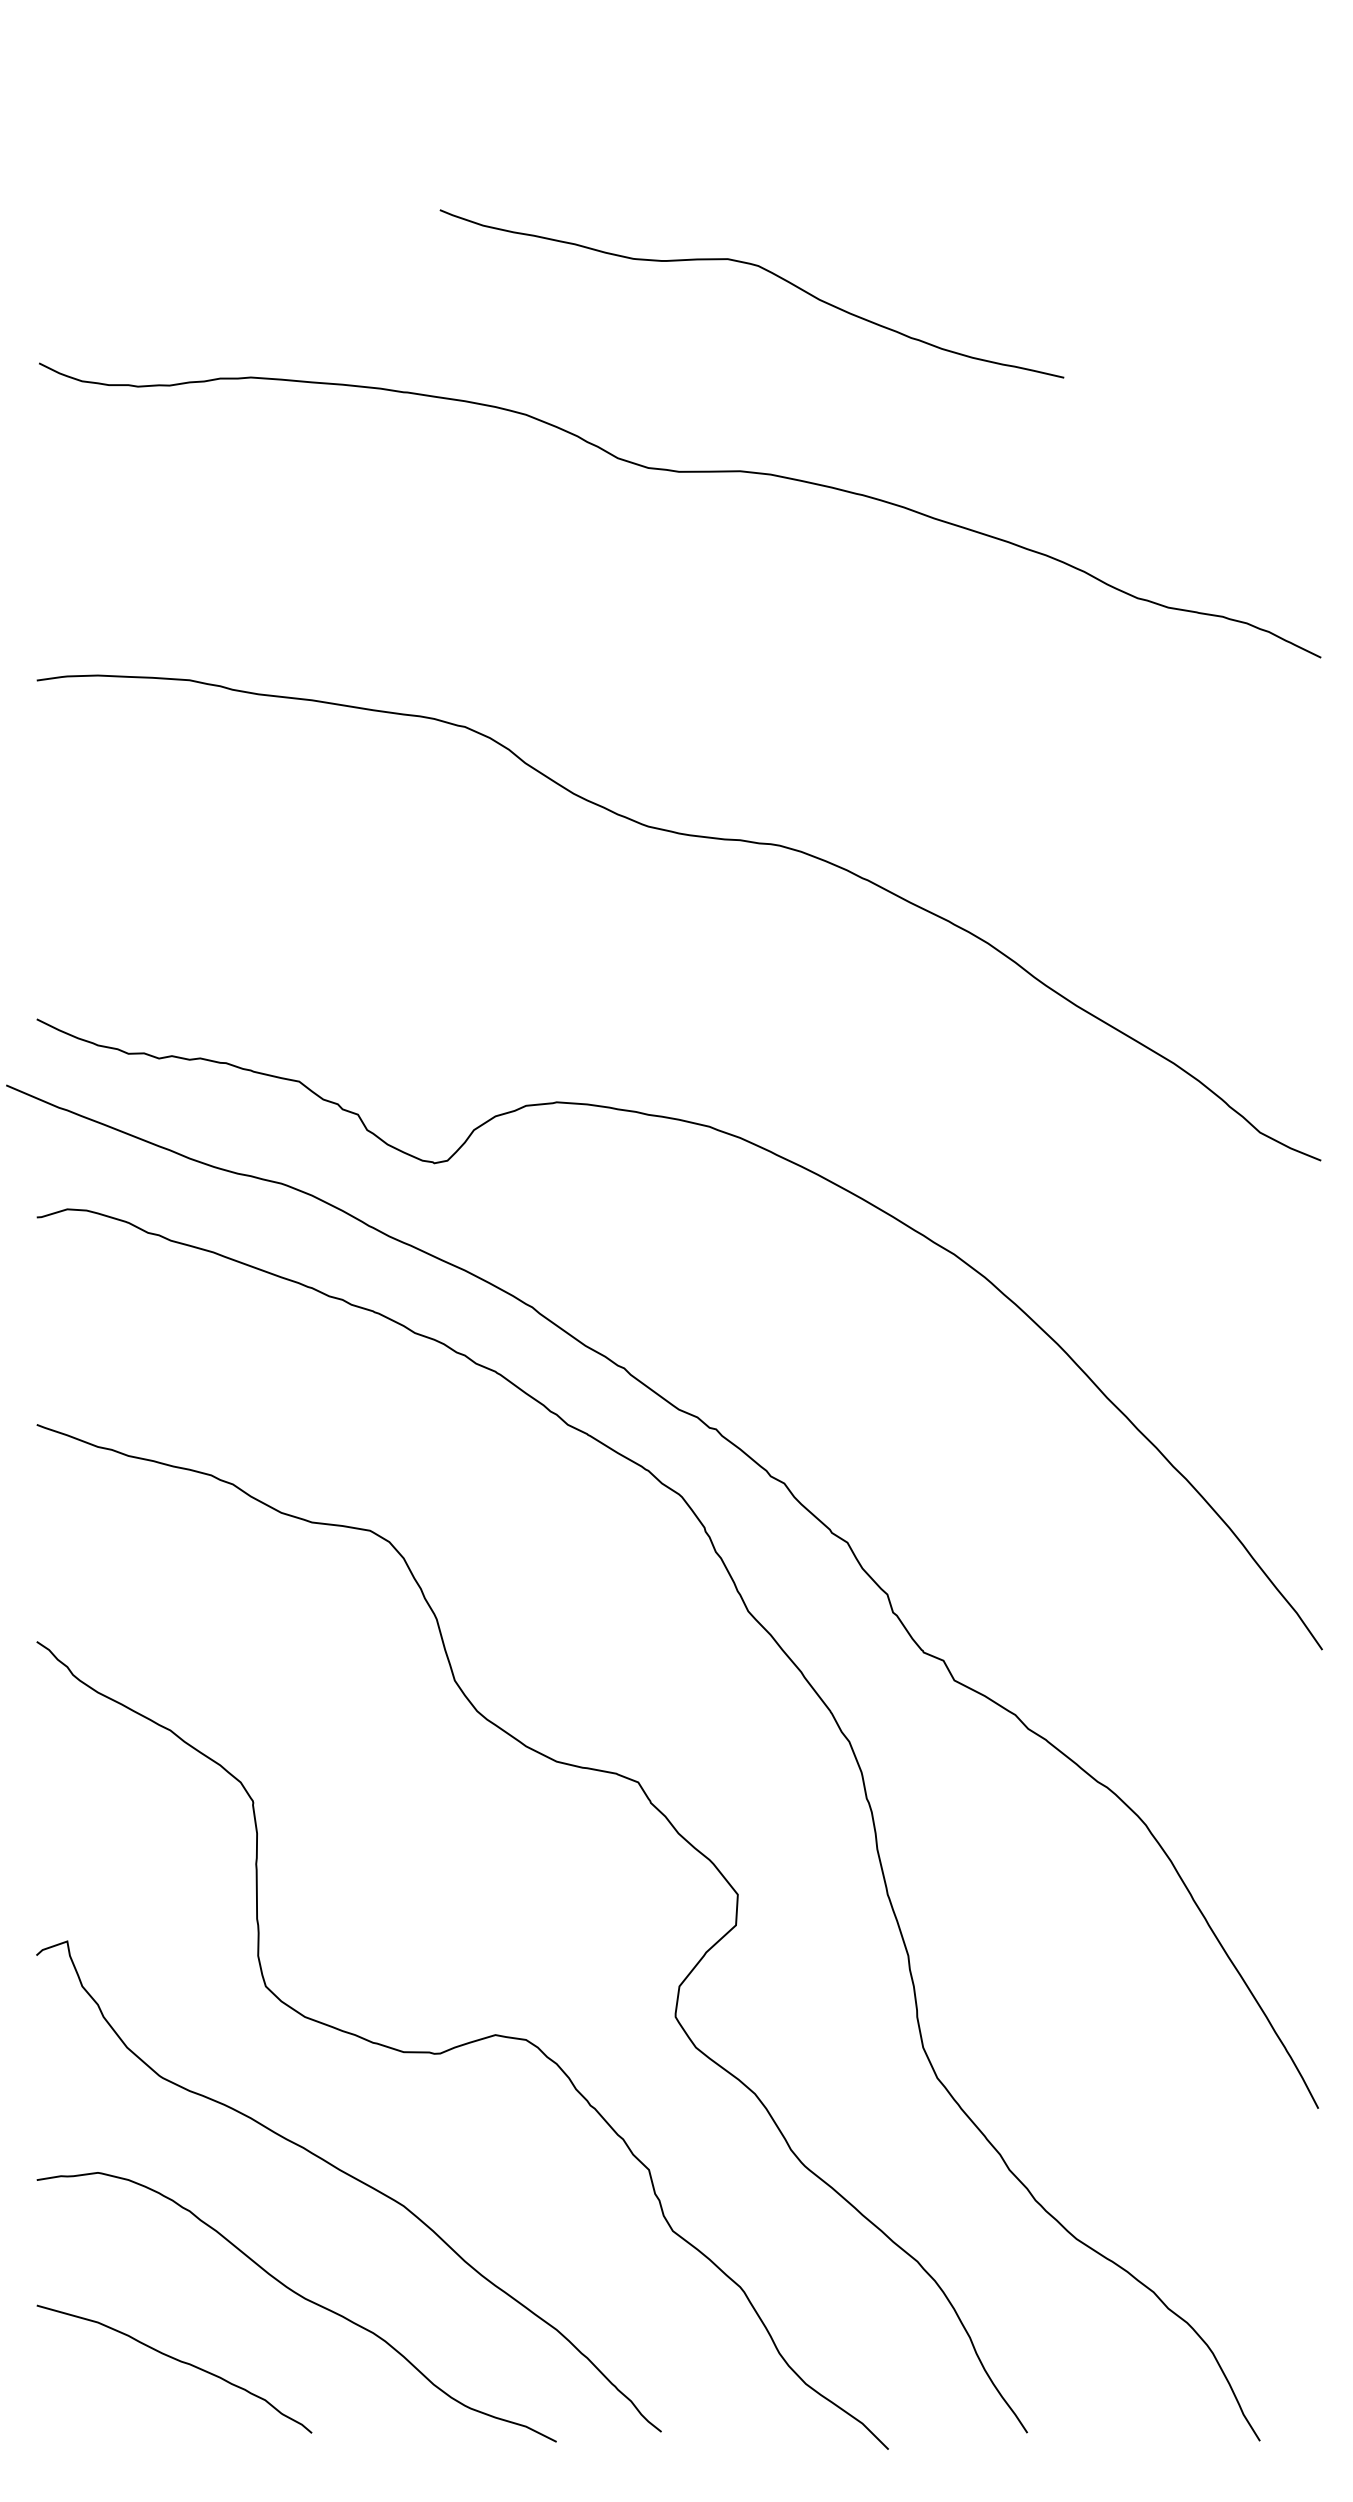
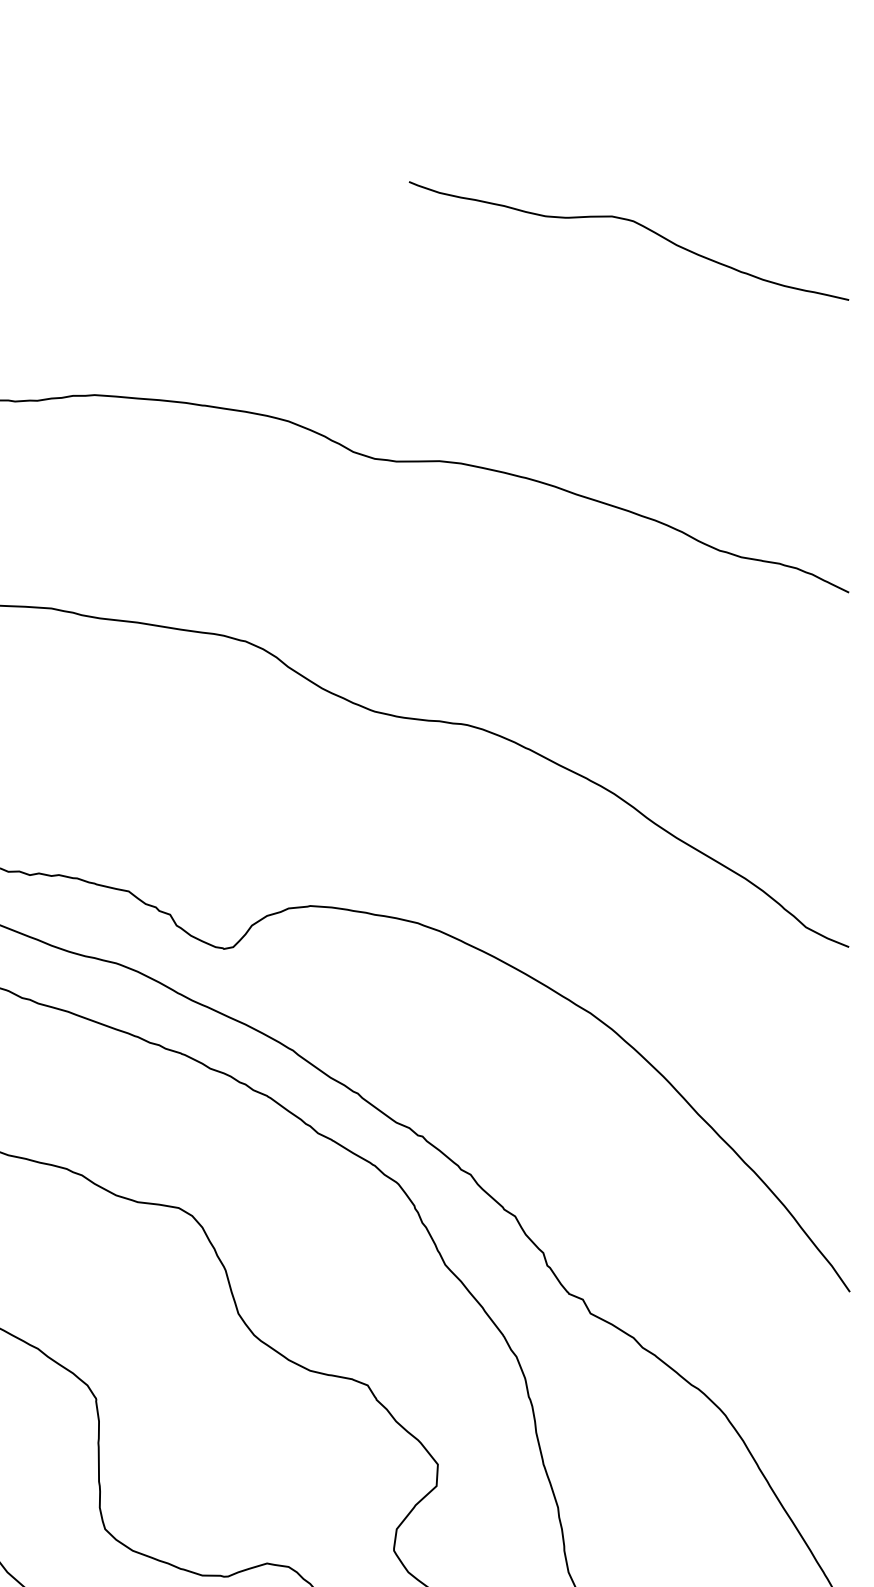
curve: (762, 269) -> (636, 223), moved

